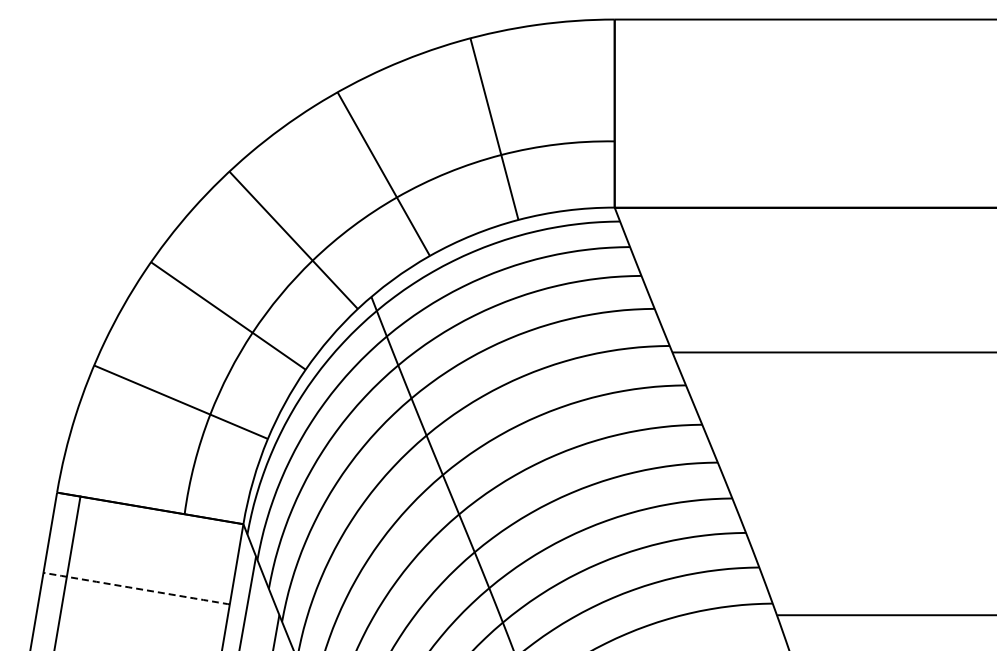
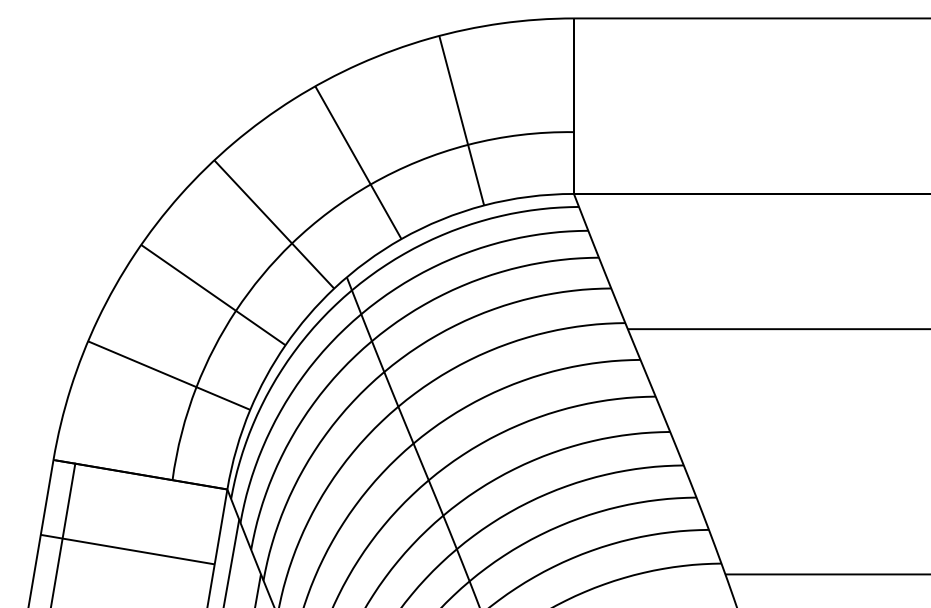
arc: (144, 590) -> (135, 551), dashed -> solid

